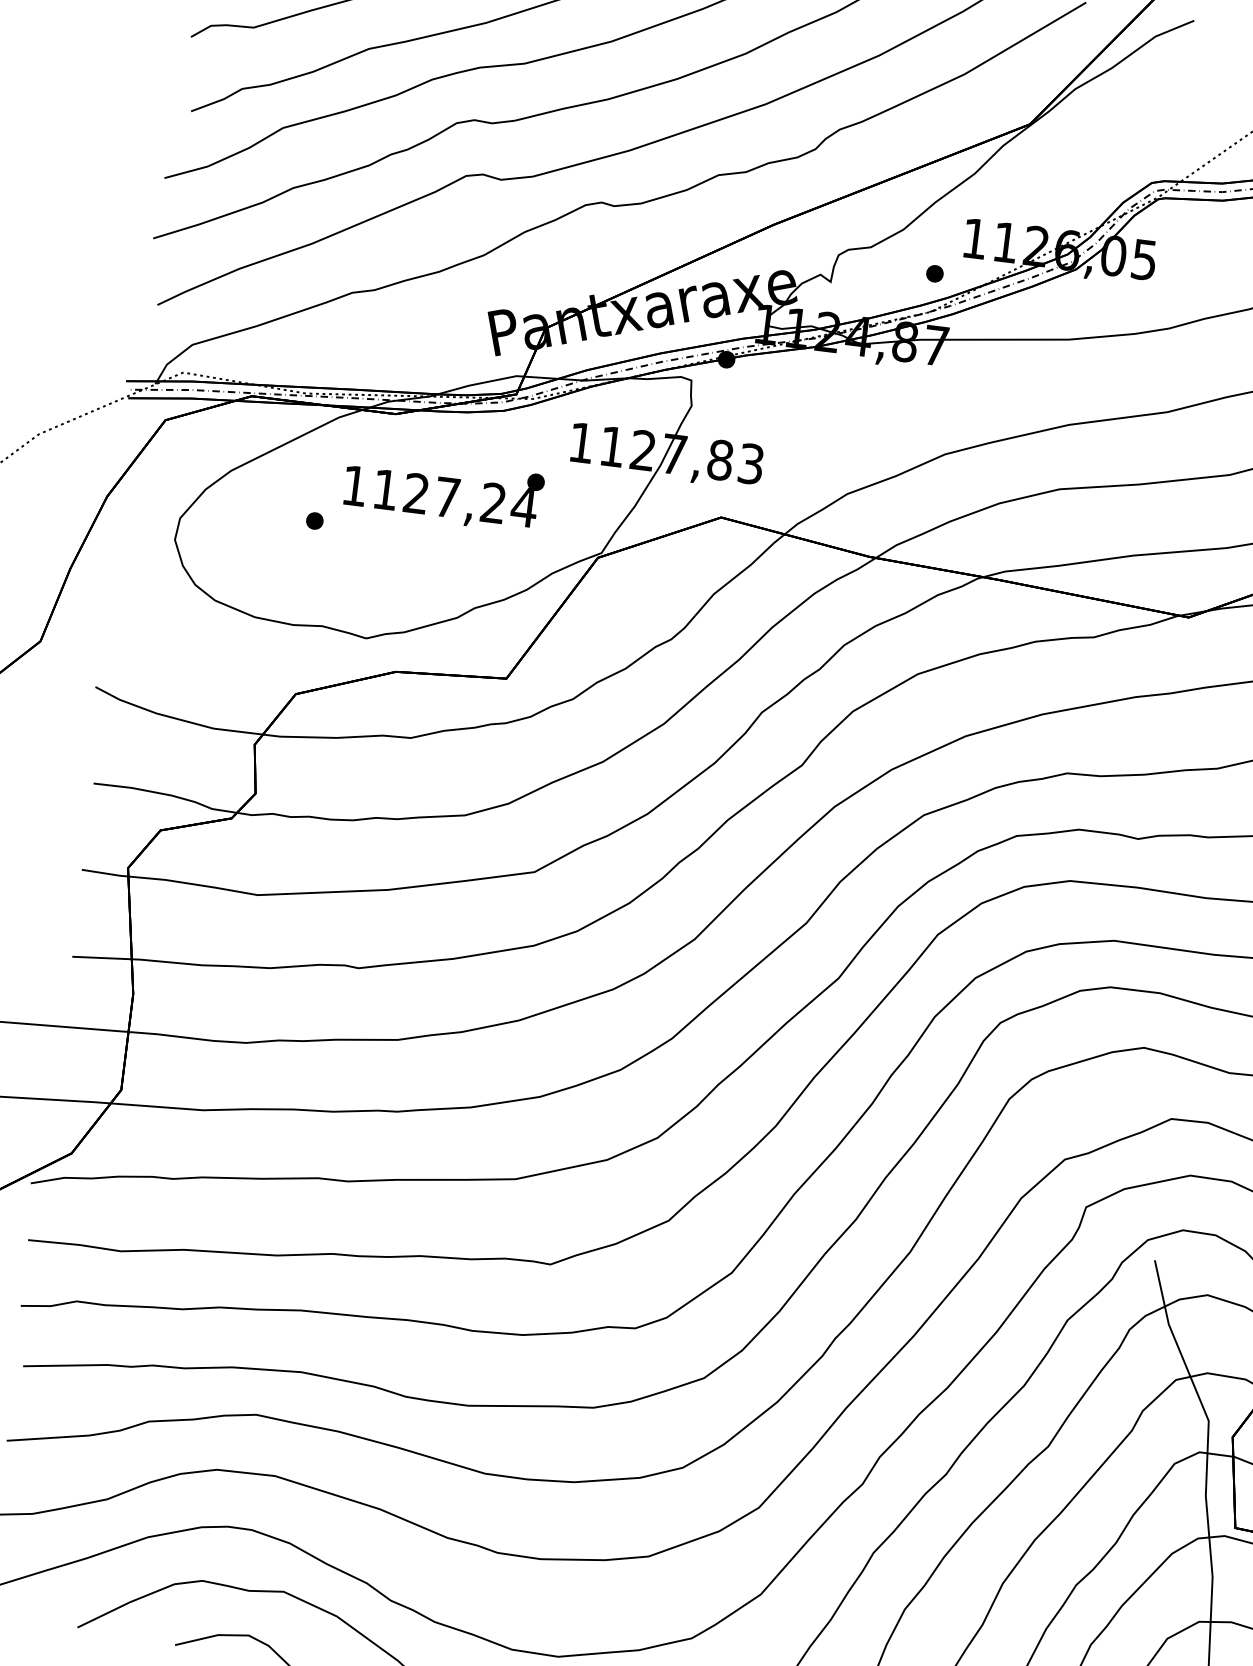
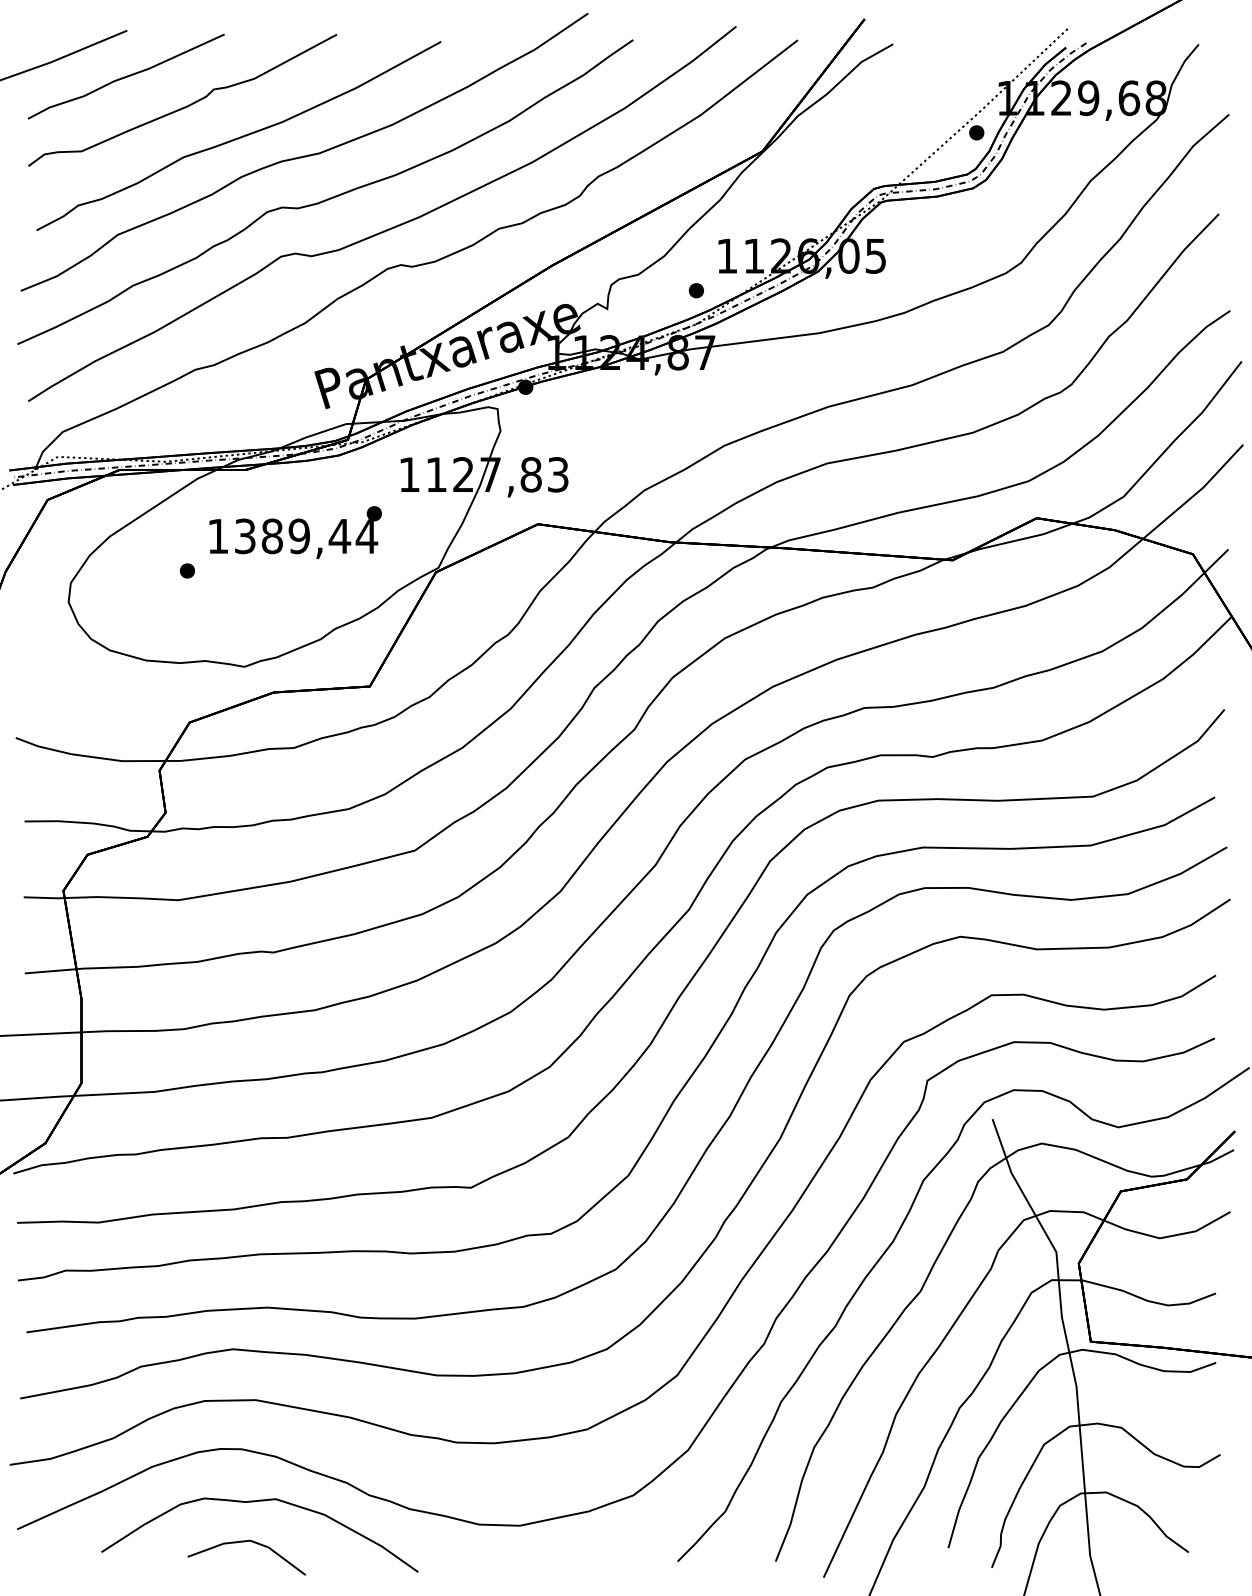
text: (440, 496) -> (293, 536), 1127,24 -> 1389,44

